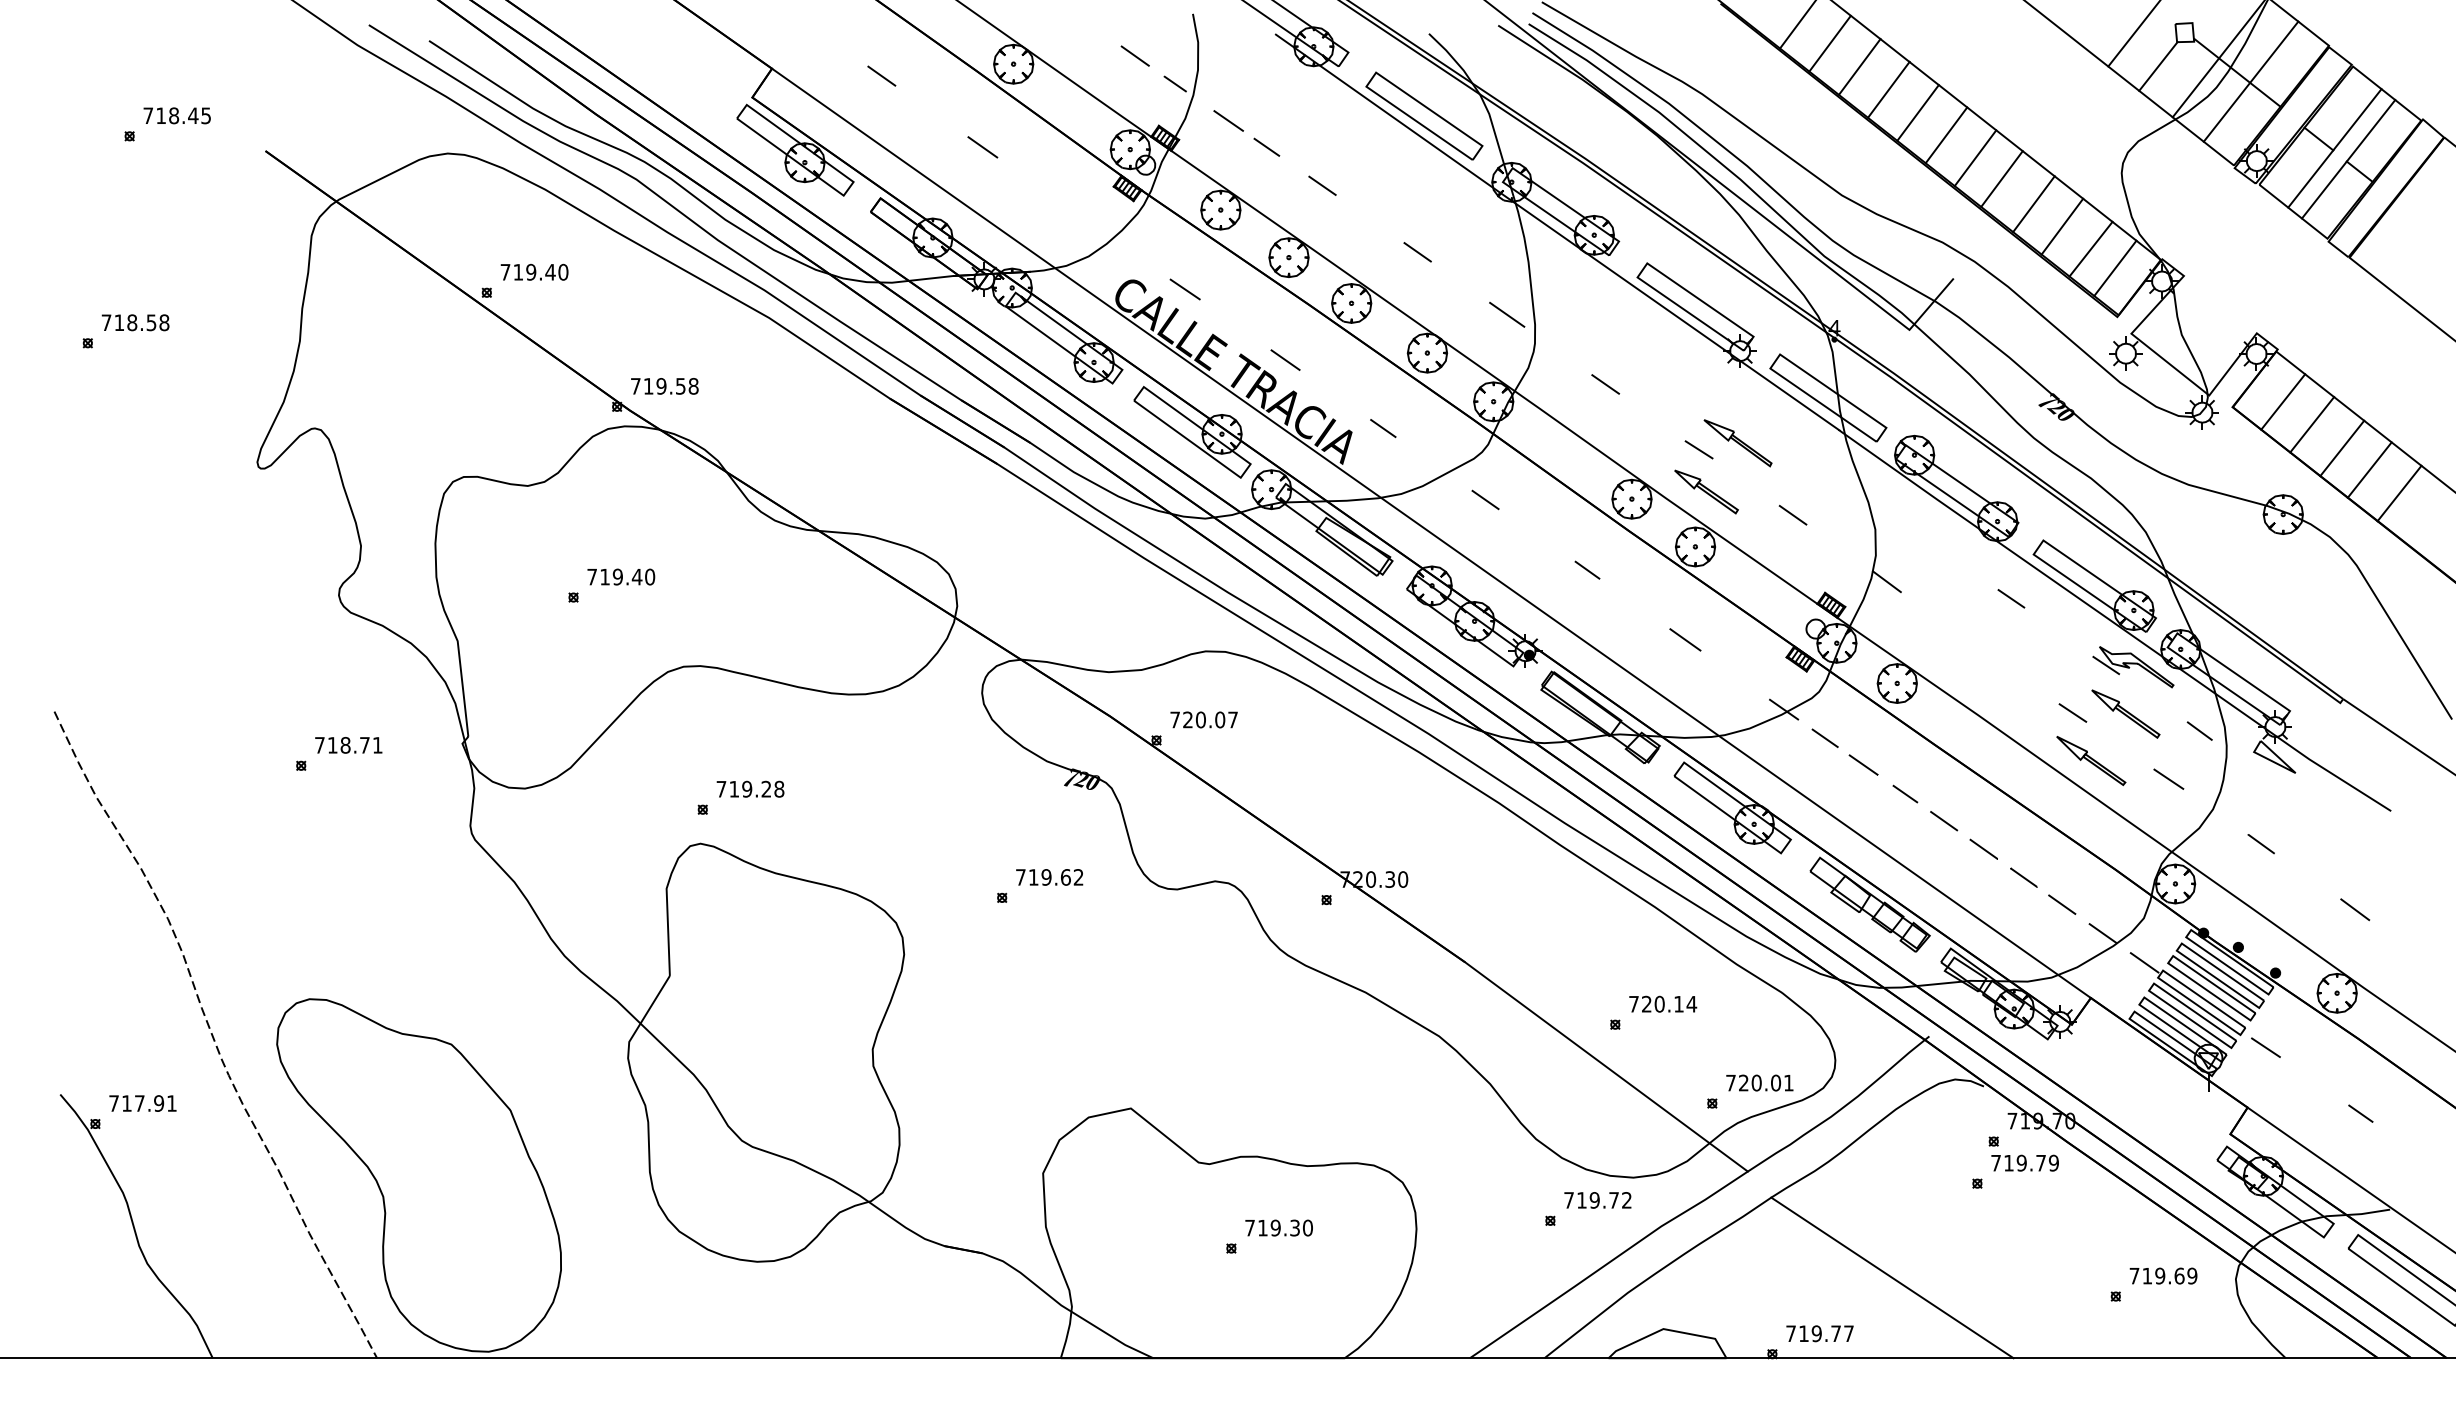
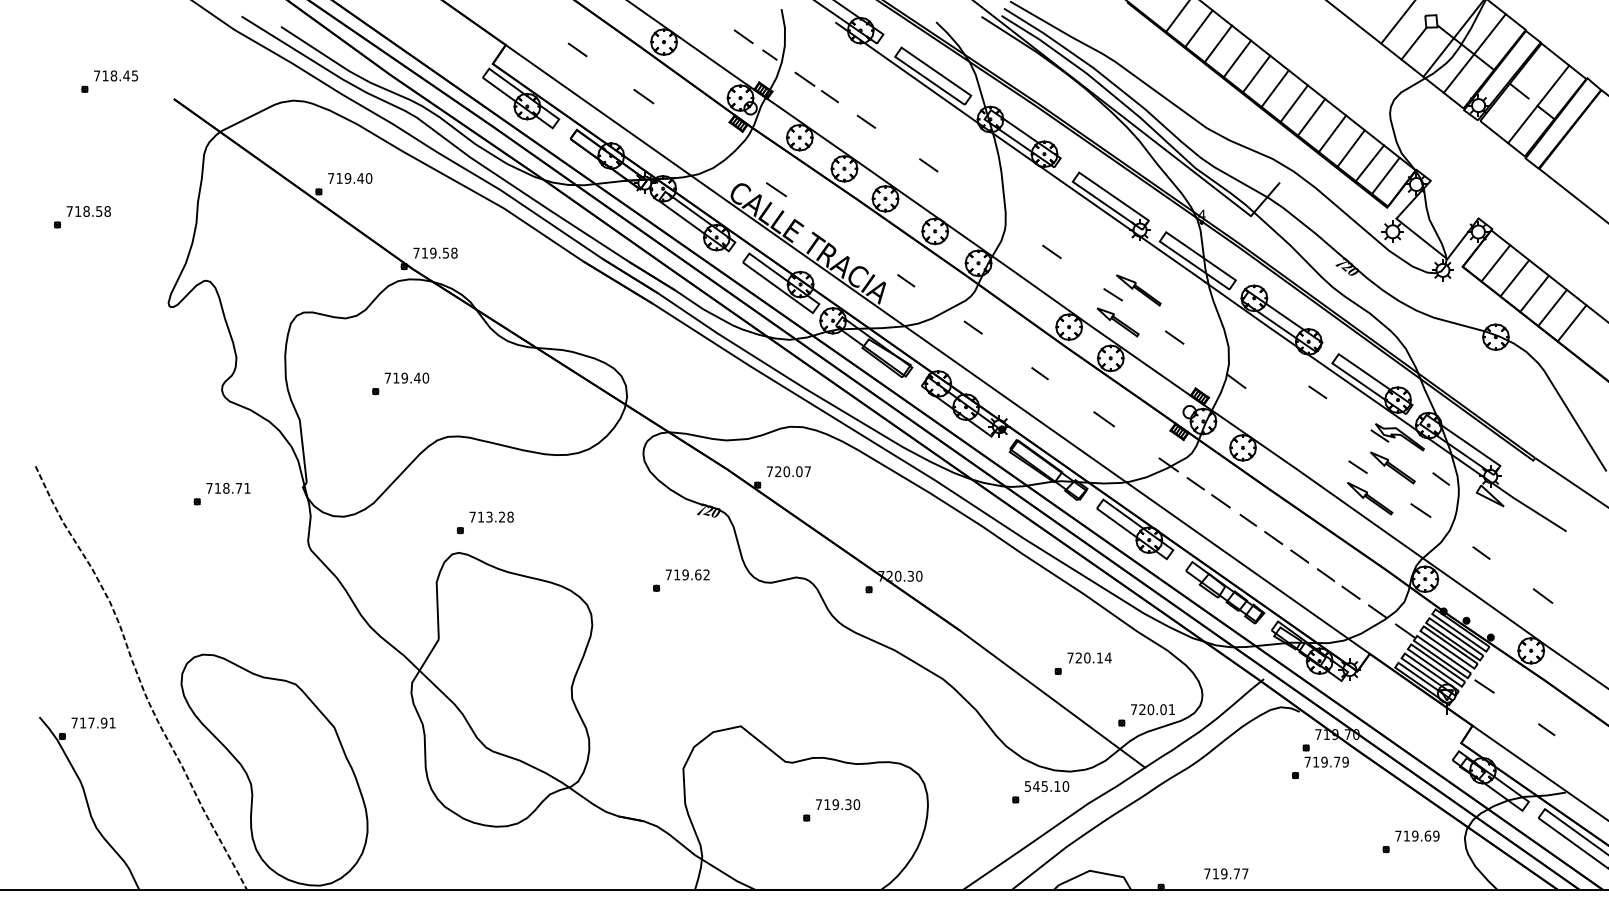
line: (2334, 148) -> (1529, 97), removed
line: (1507, 315) -> (987, 206), removed
line: (1285, 359) -> (842, 235), removed
text: (747, 788) -> (489, 516), 719.28 -> 713.28
text: (1597, 1200) -> (1046, 786), 719.72 -> 545.10
line: (1891, 1276) -> (1239, 836), removed
text: (1820, 1333) -> (1226, 873), moved

